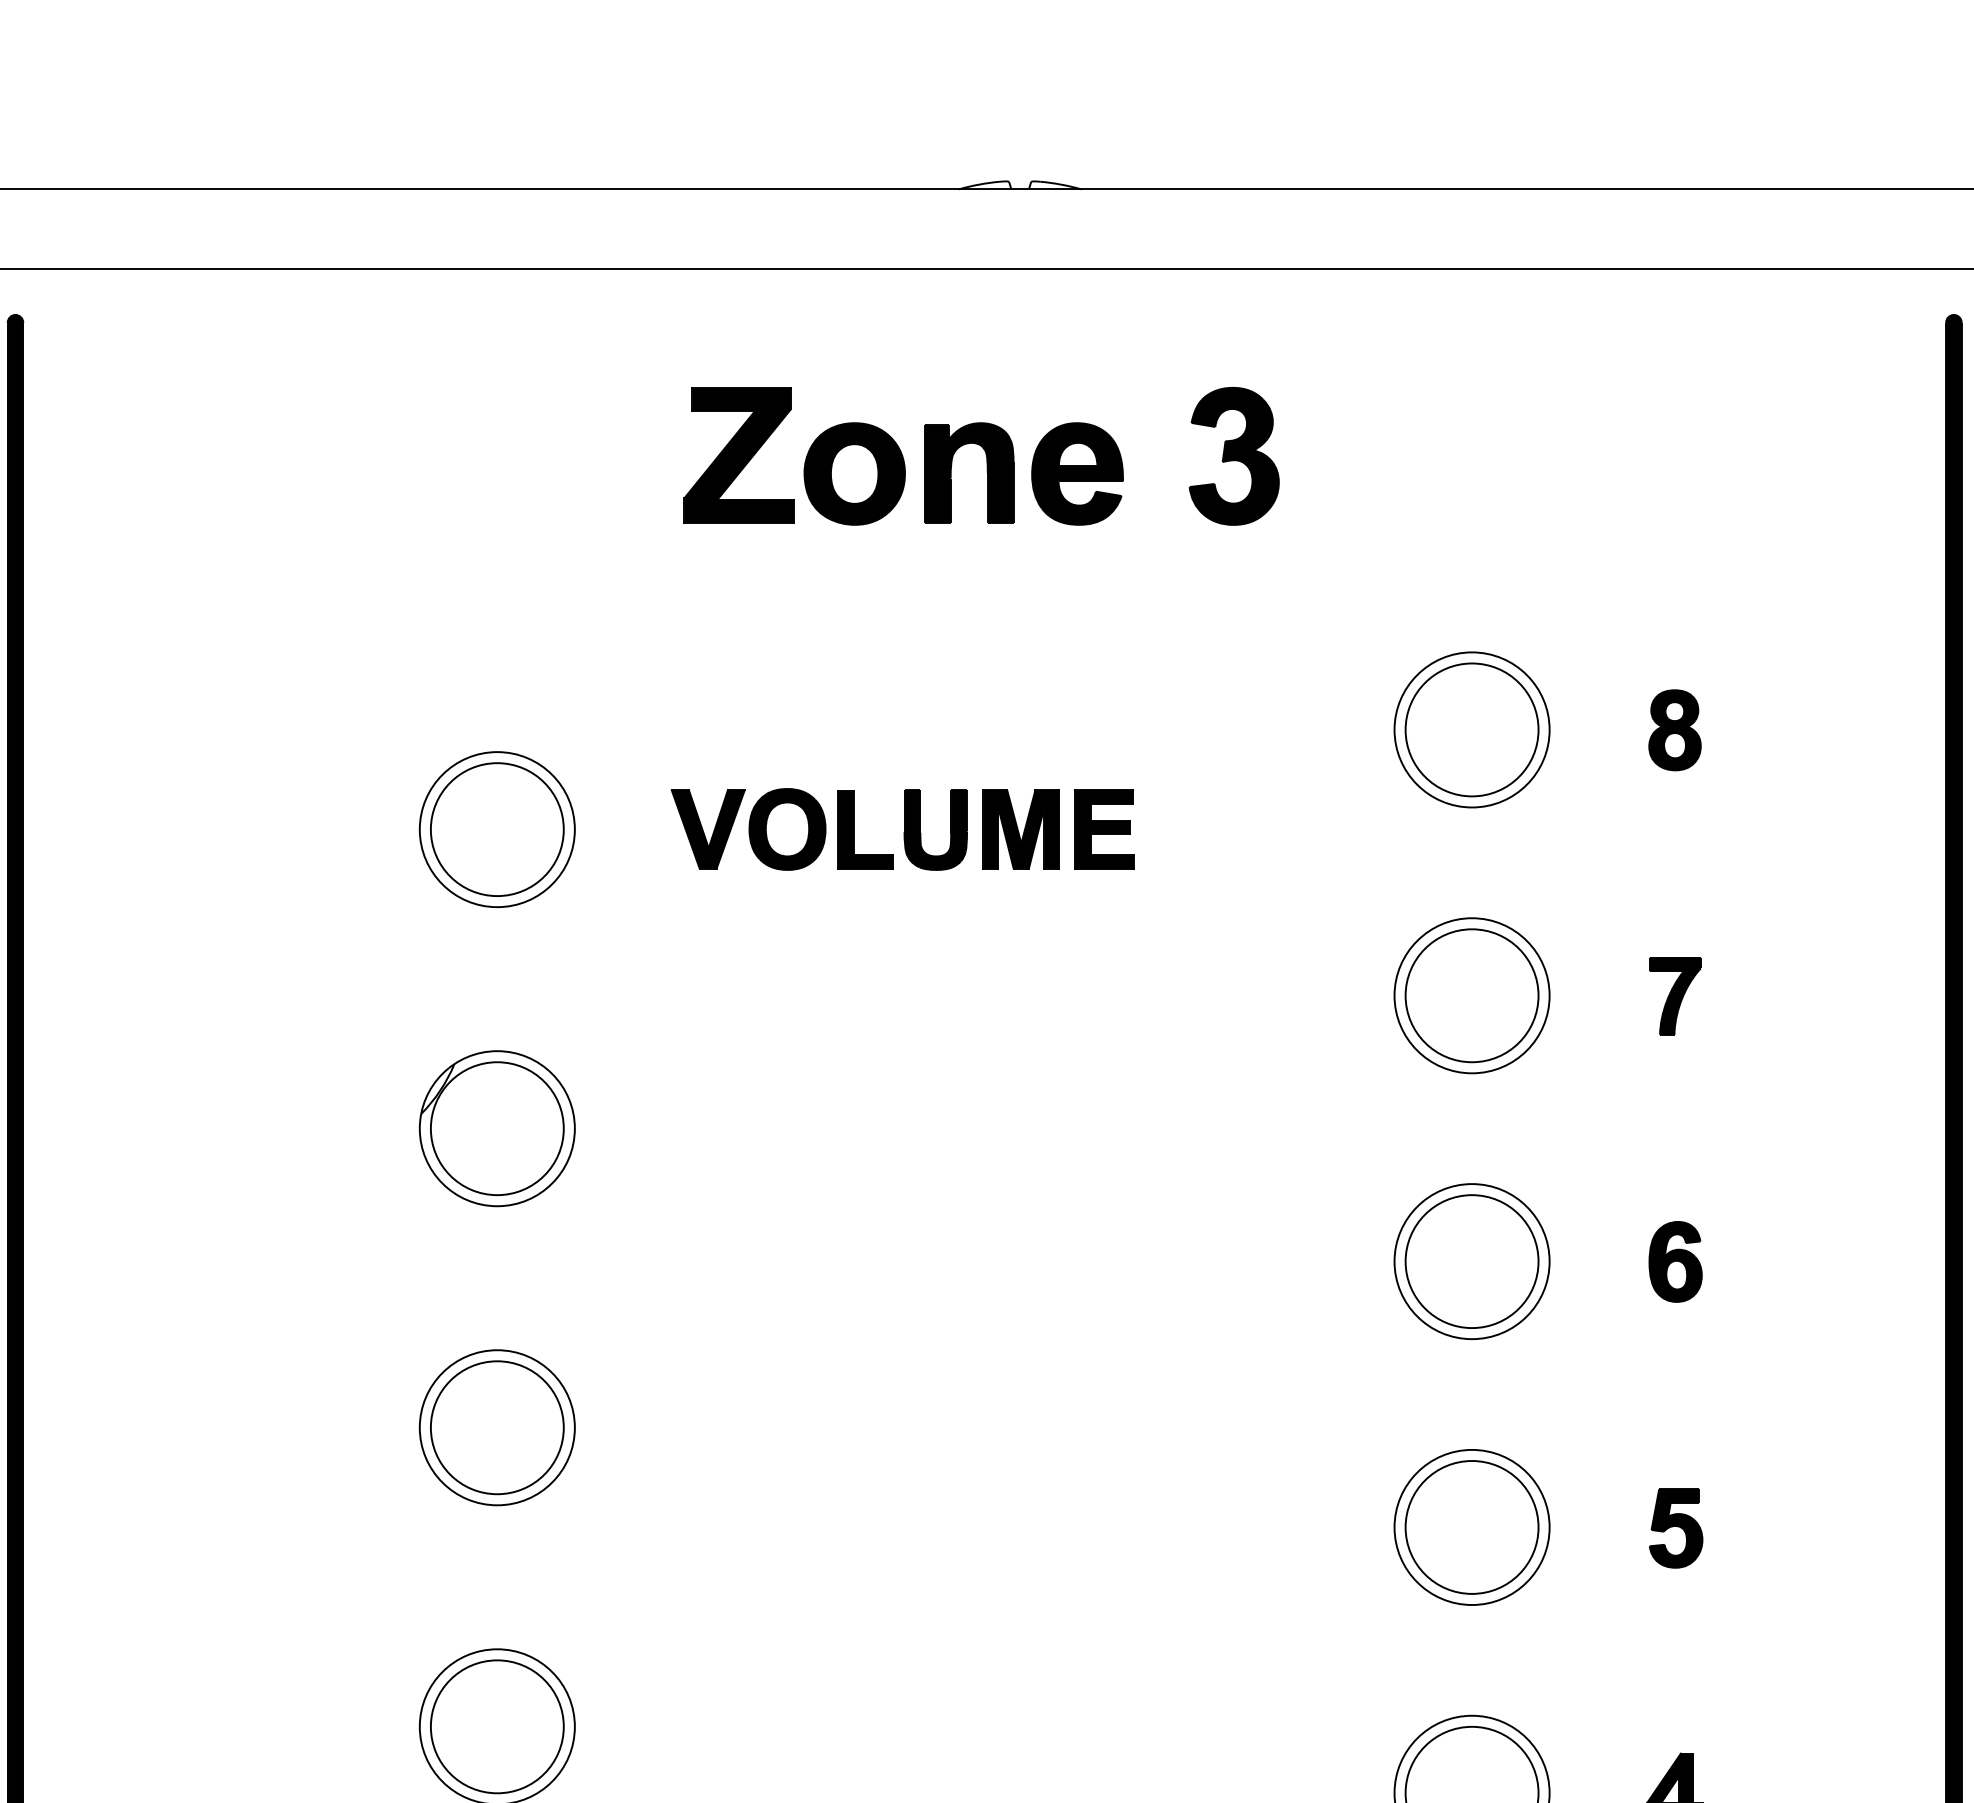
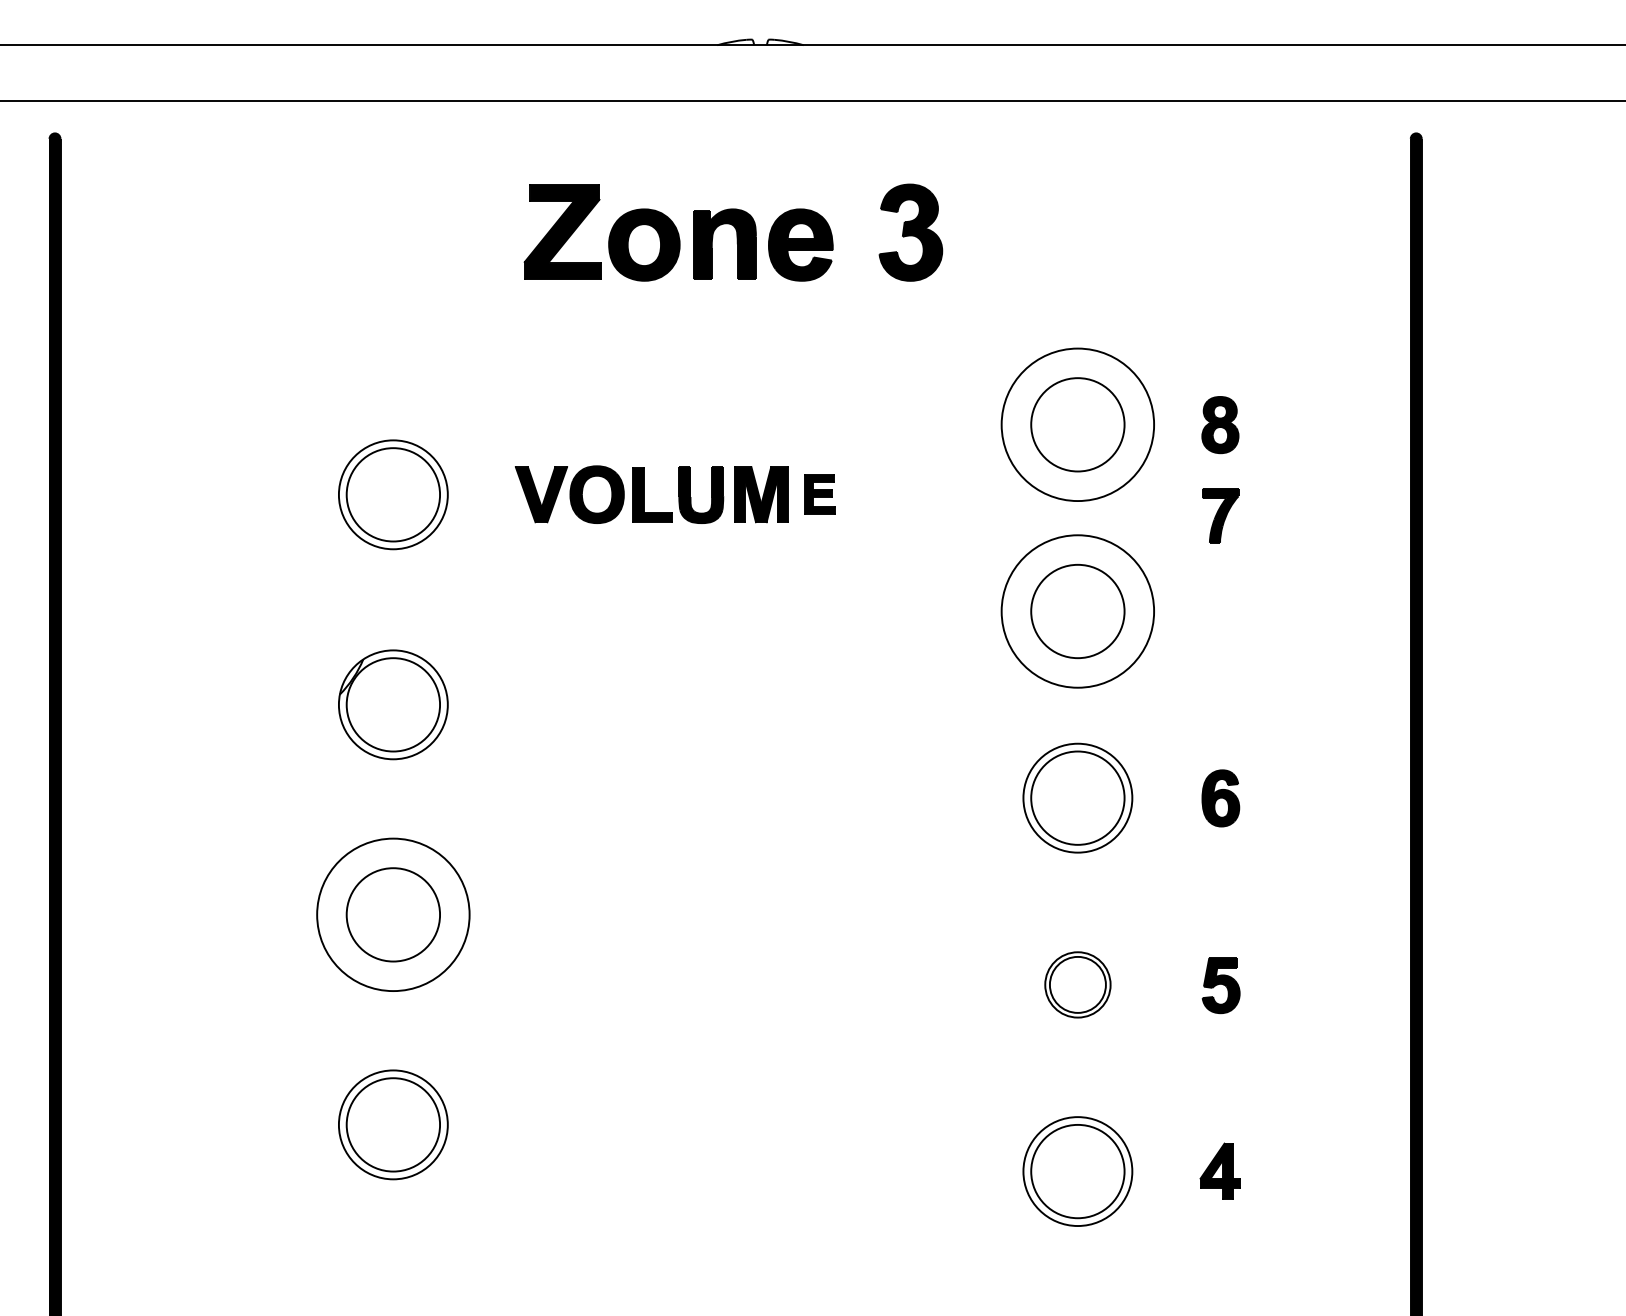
circle: (1471, 729) -> (1077, 424), size x1.4
part: (1104, 829) -> (819, 494), size x0.7
circle: (1471, 995) -> (1077, 611), size x1.4
part: (1675, 995) -> (1220, 515), moved
circle: (496, 1427) -> (392, 914), size x1.4
part: (1471, 1526) -> (1077, 984), size x0.6

